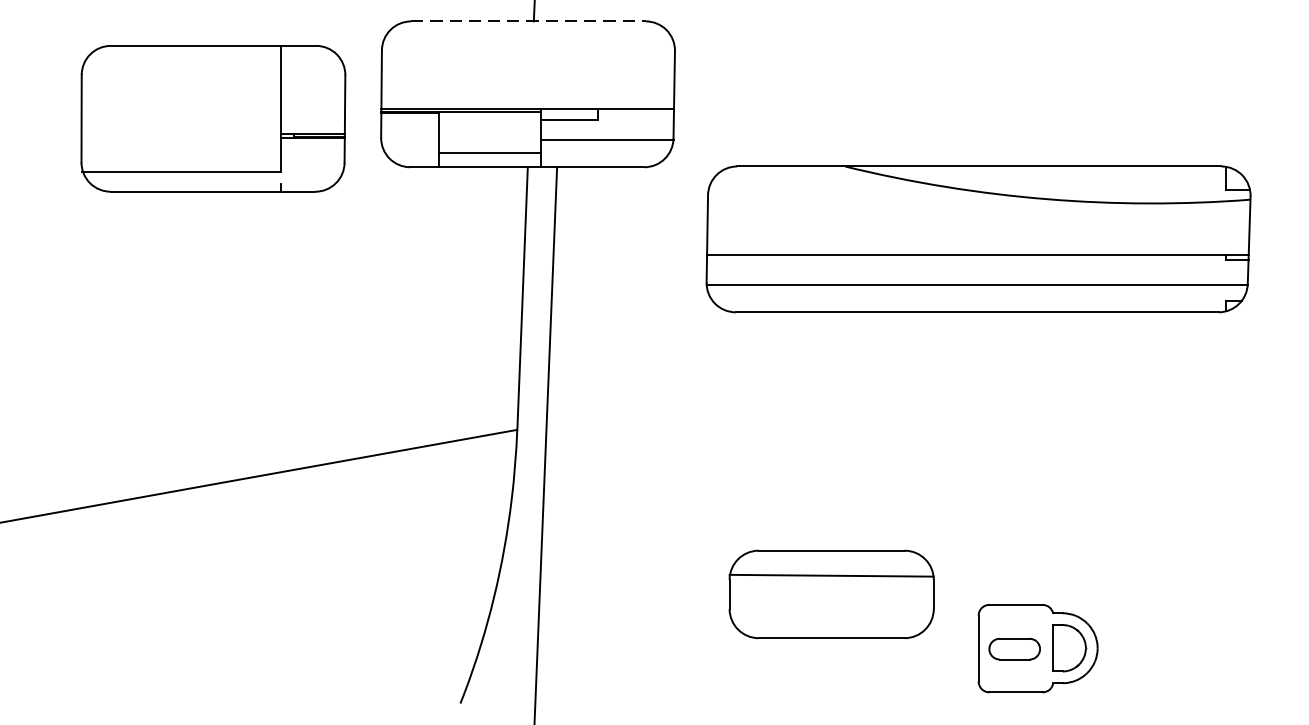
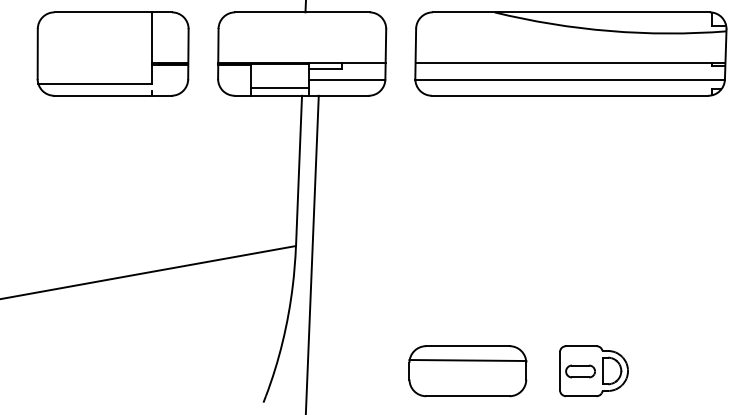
line: (528, 21) -> (302, 12), dashed -> solid
part: (212, 117) -> (112, 53), moved
part: (977, 238) -> (570, 53), moved
part: (831, 594) -> (467, 371), moved

